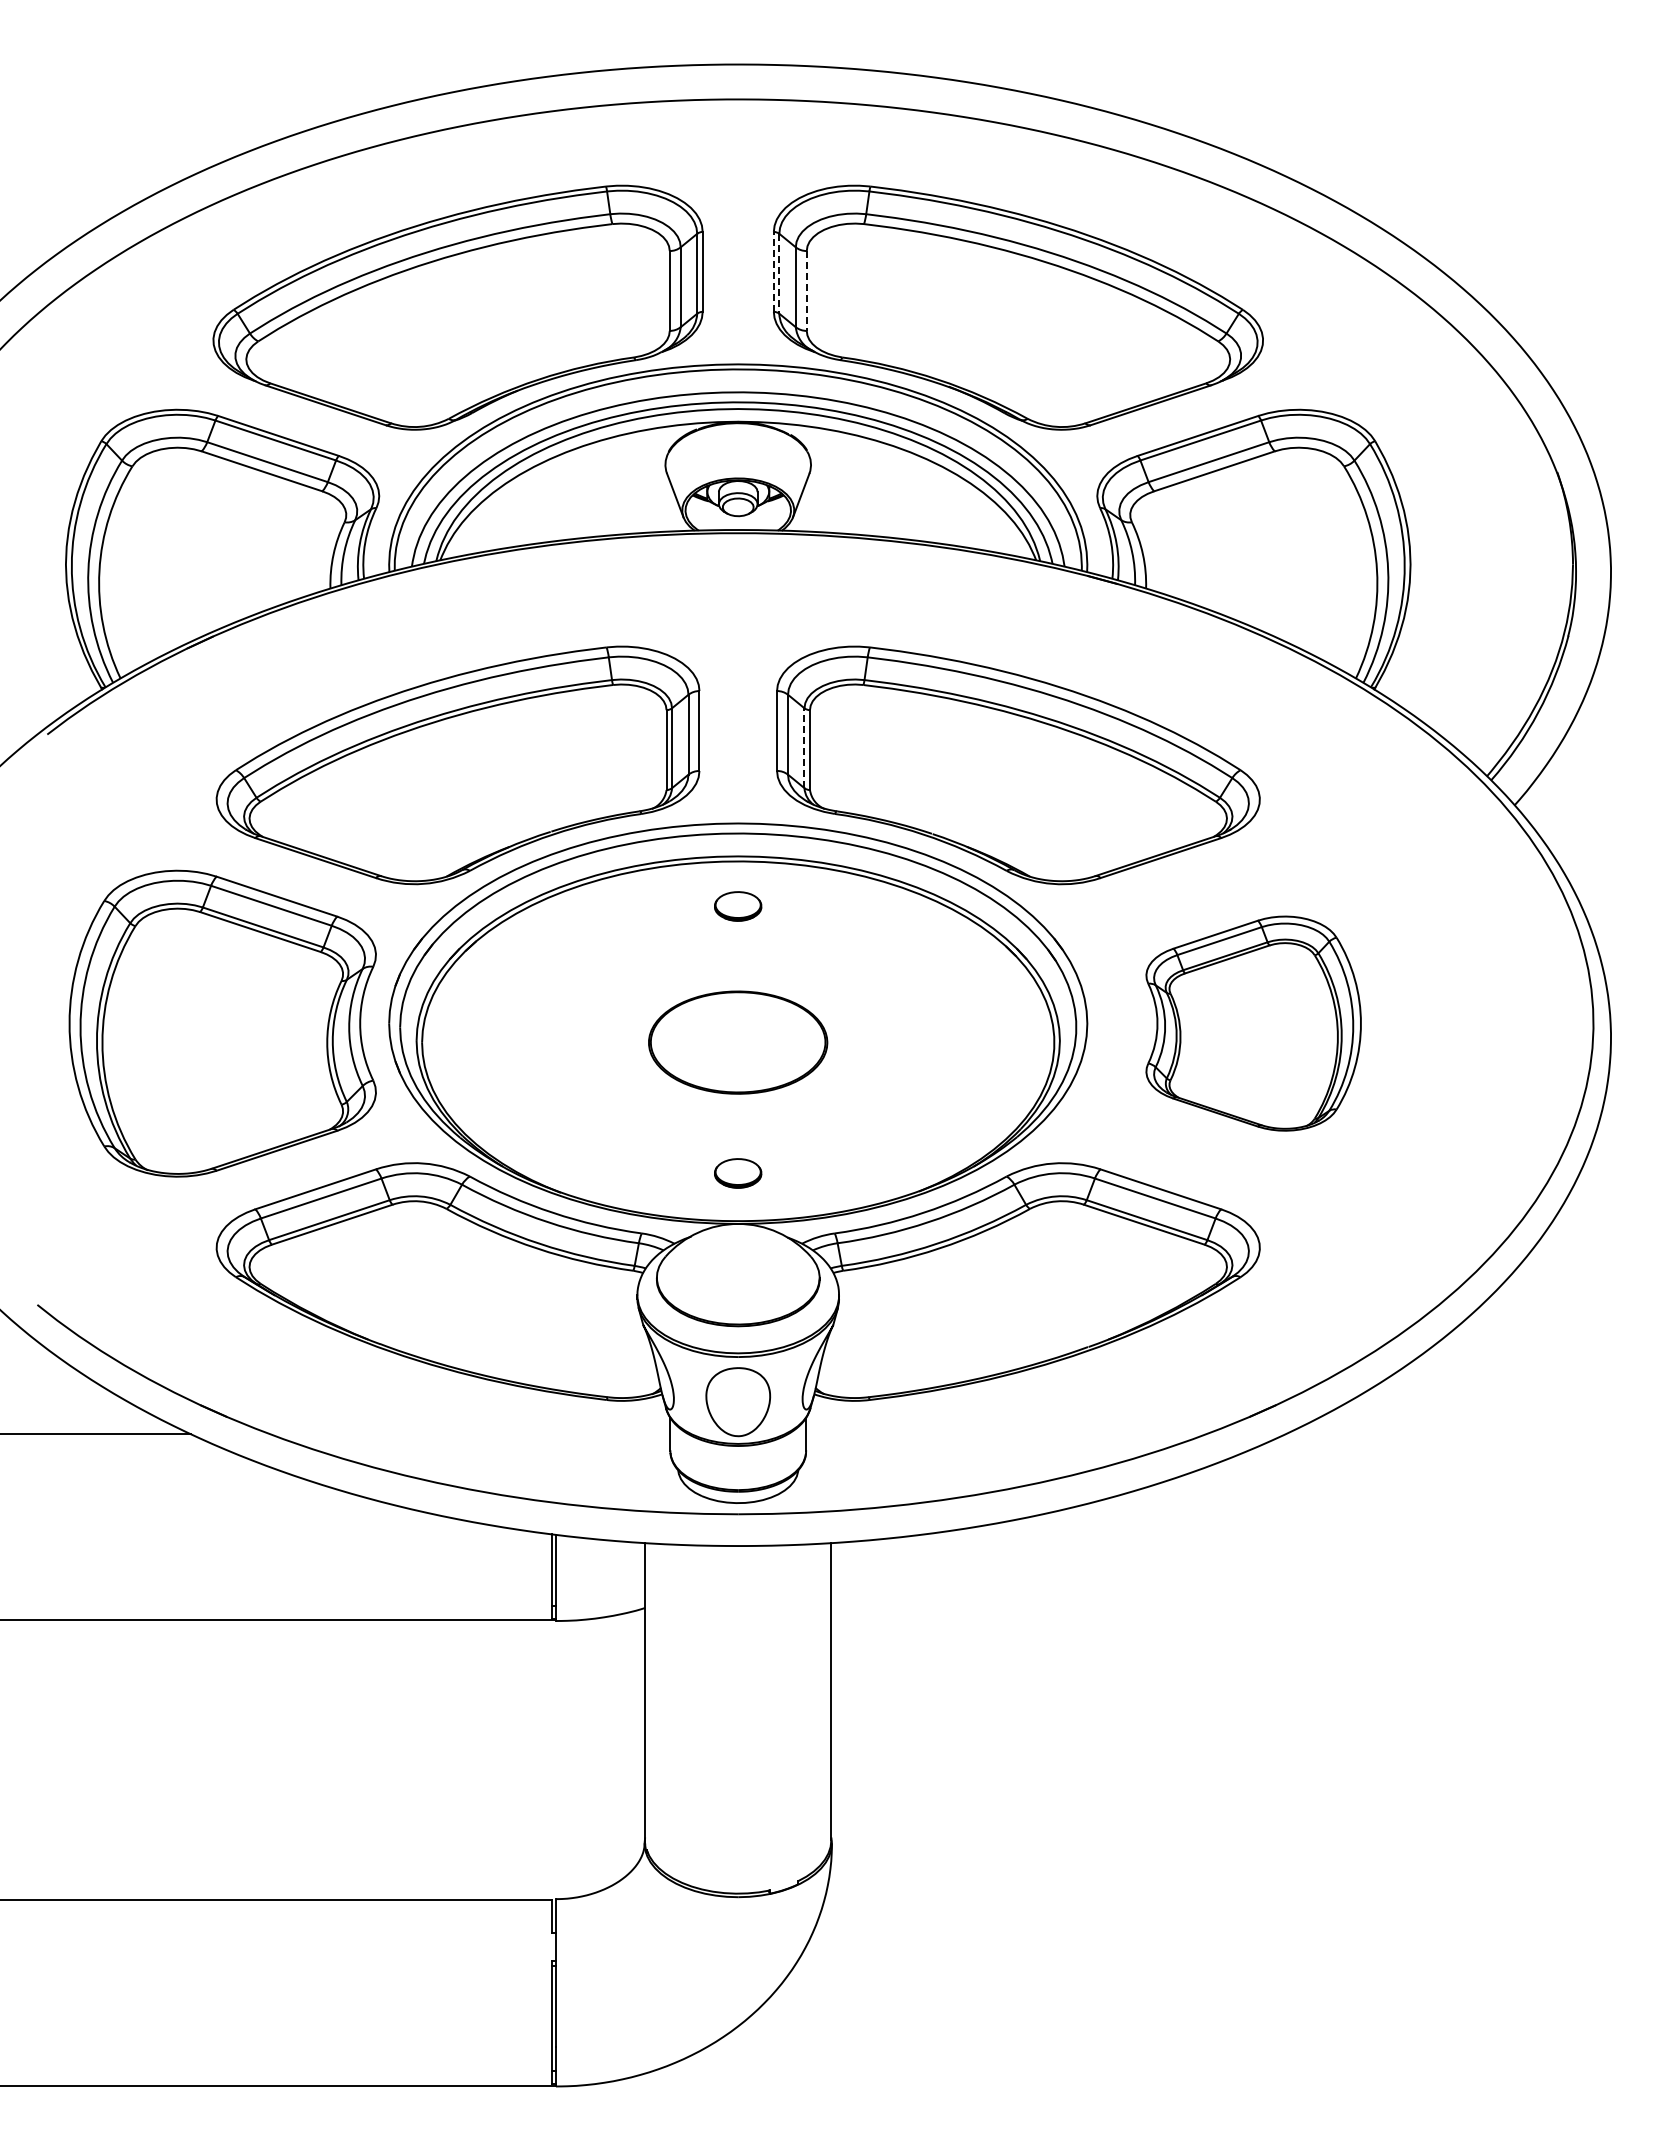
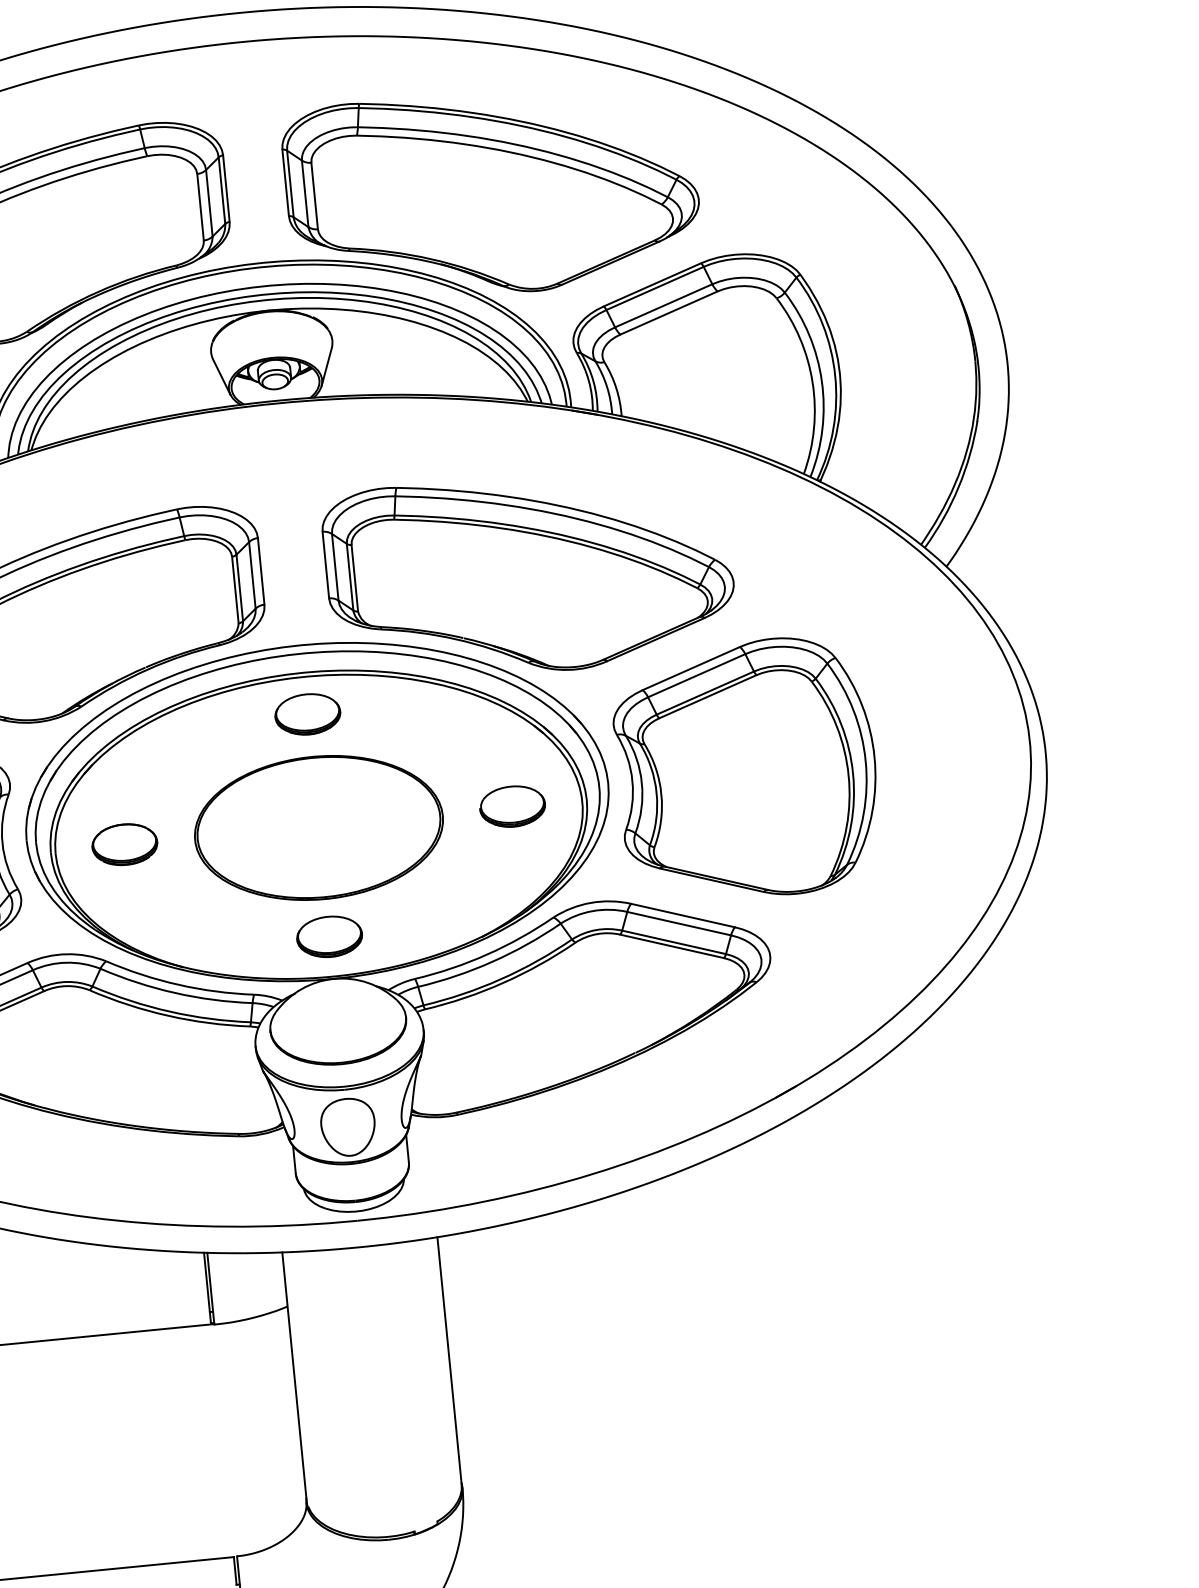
line: (773, 271) -> (285, 182), dashed -> solid
line: (779, 273) -> (290, 183), dashed -> solid
line: (806, 291) -> (314, 196), dashed -> solid
line: (804, 748) -> (350, 577), dashed -> solid
part: (737, 906) -> (307, 714), size x1.67
part: (1253, 1023) -> (746, 769), size x1.43
part: (970, 1039) -> (512, 806), added
part: (505, 1040) -> (124, 845), added
part: (737, 1042) -> (318, 827), size x1.67
part: (737, 1173) -> (329, 936), size x1.67

